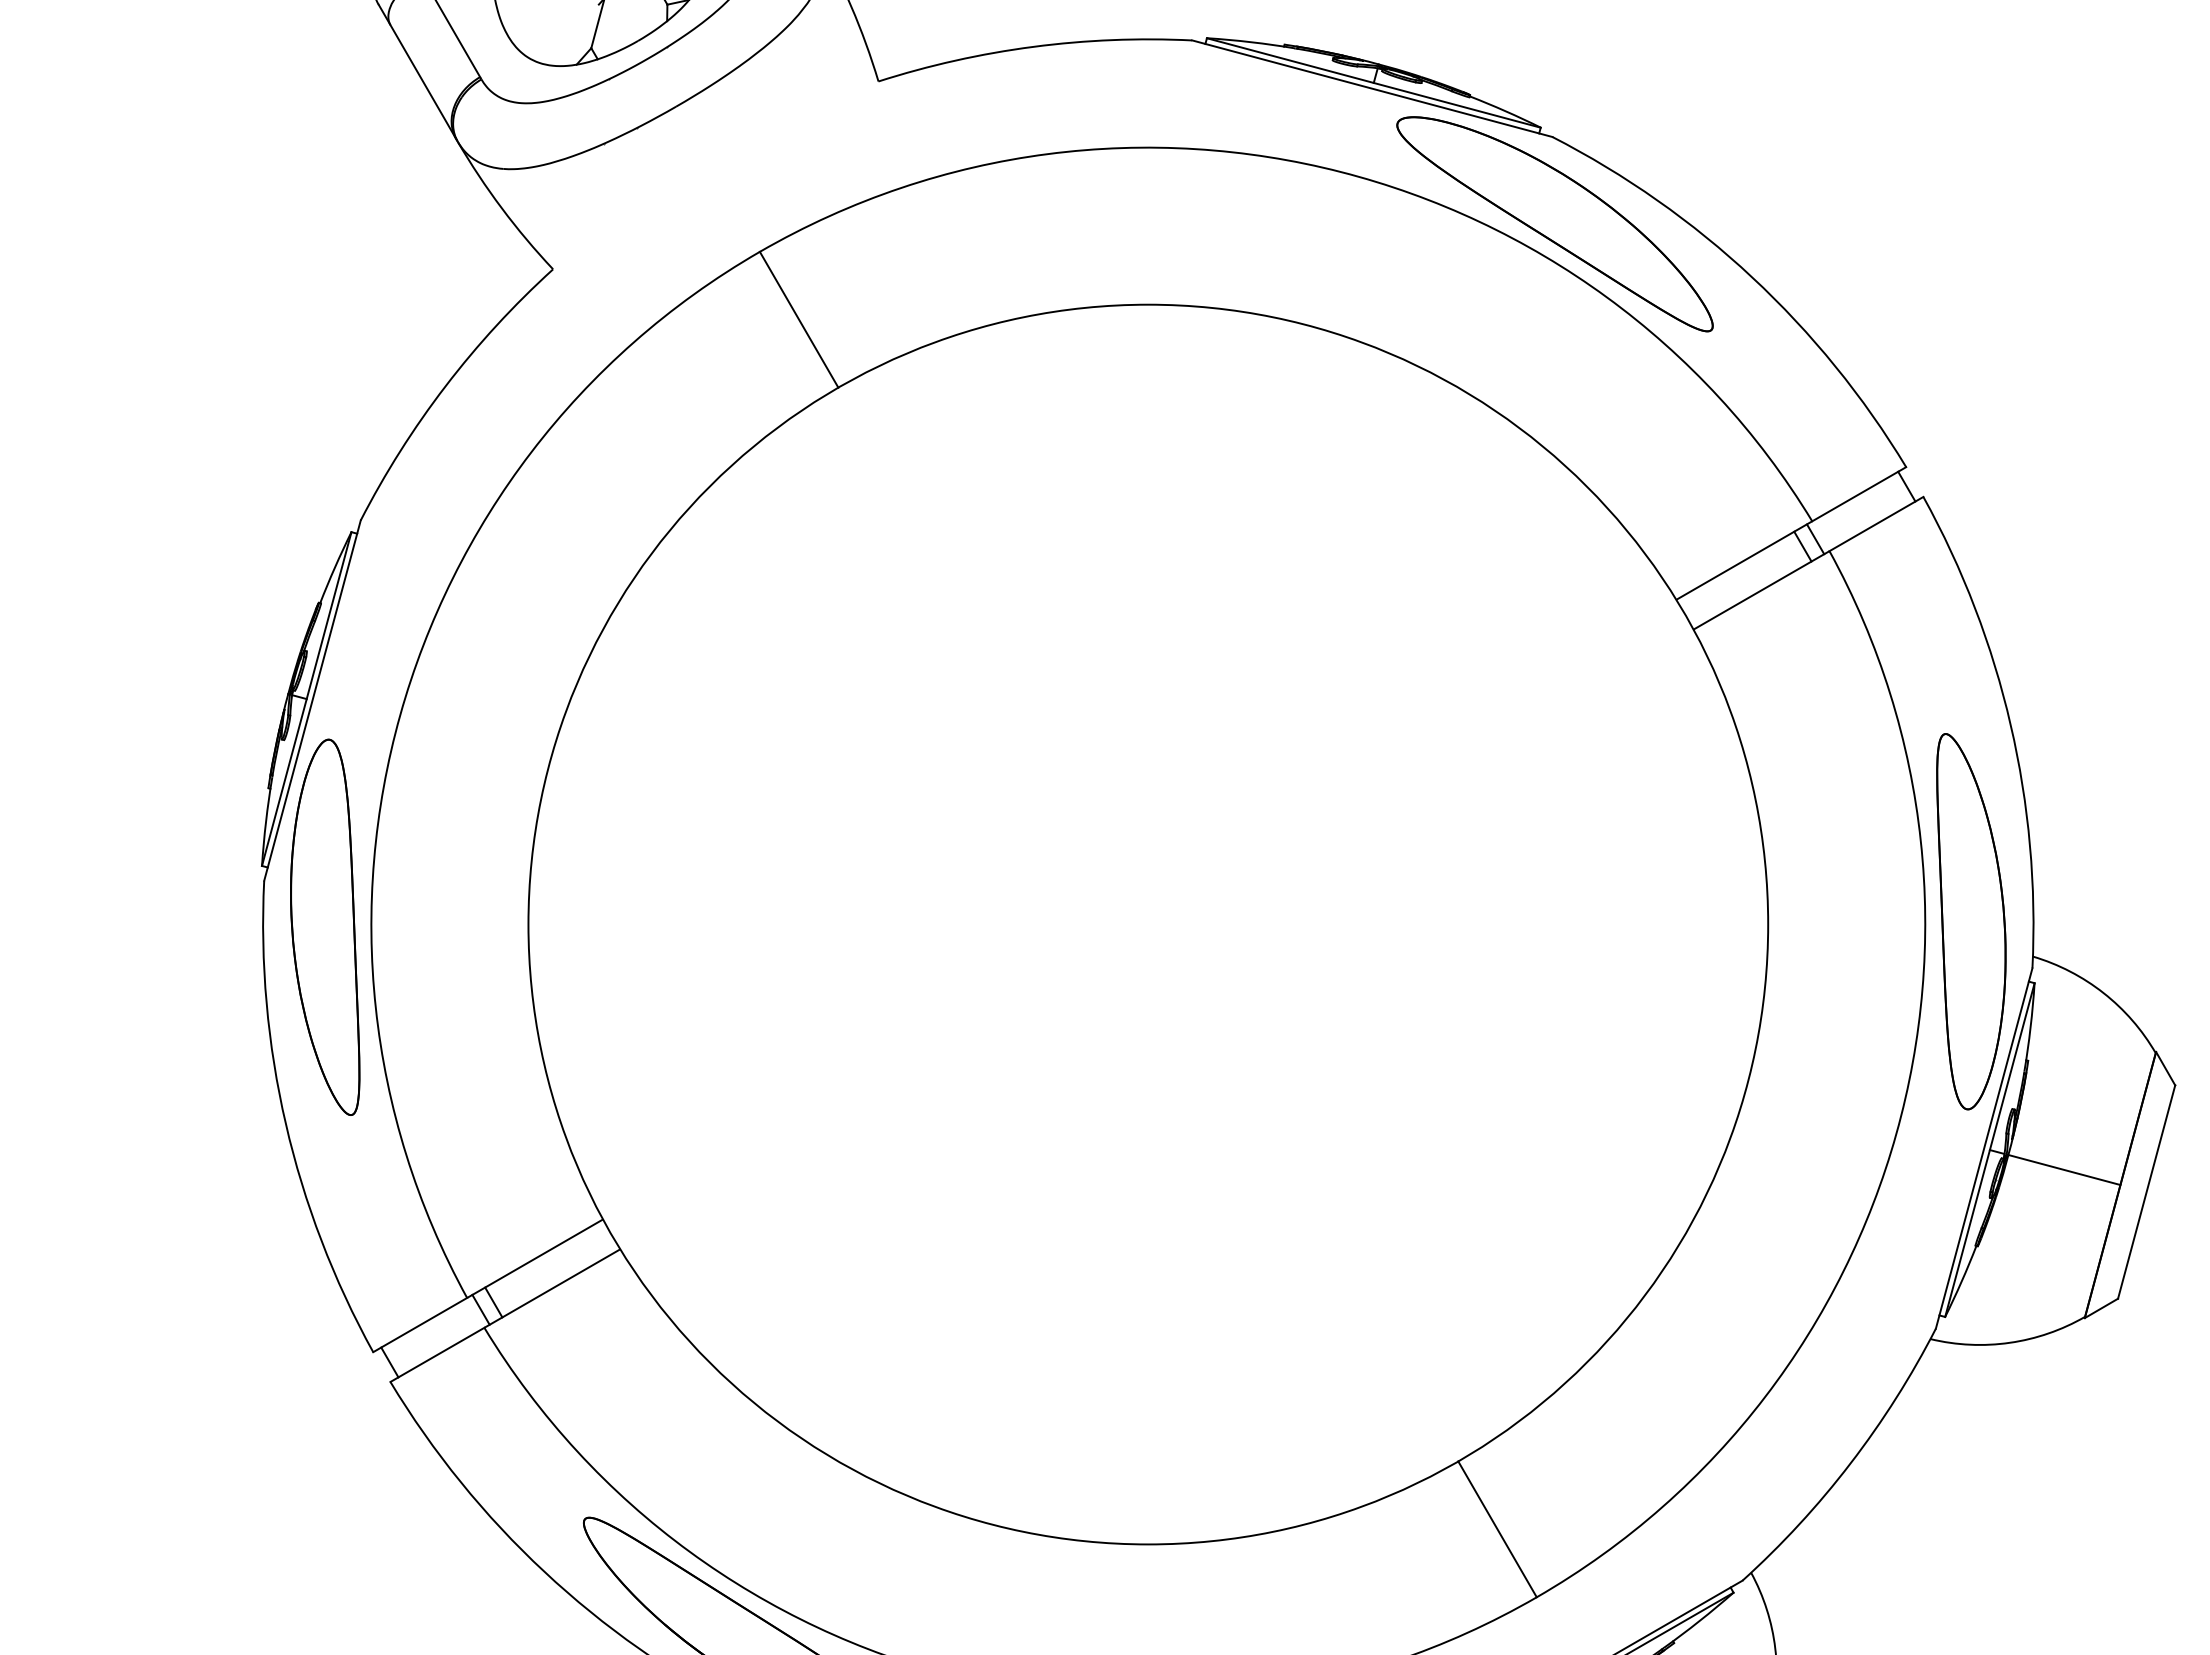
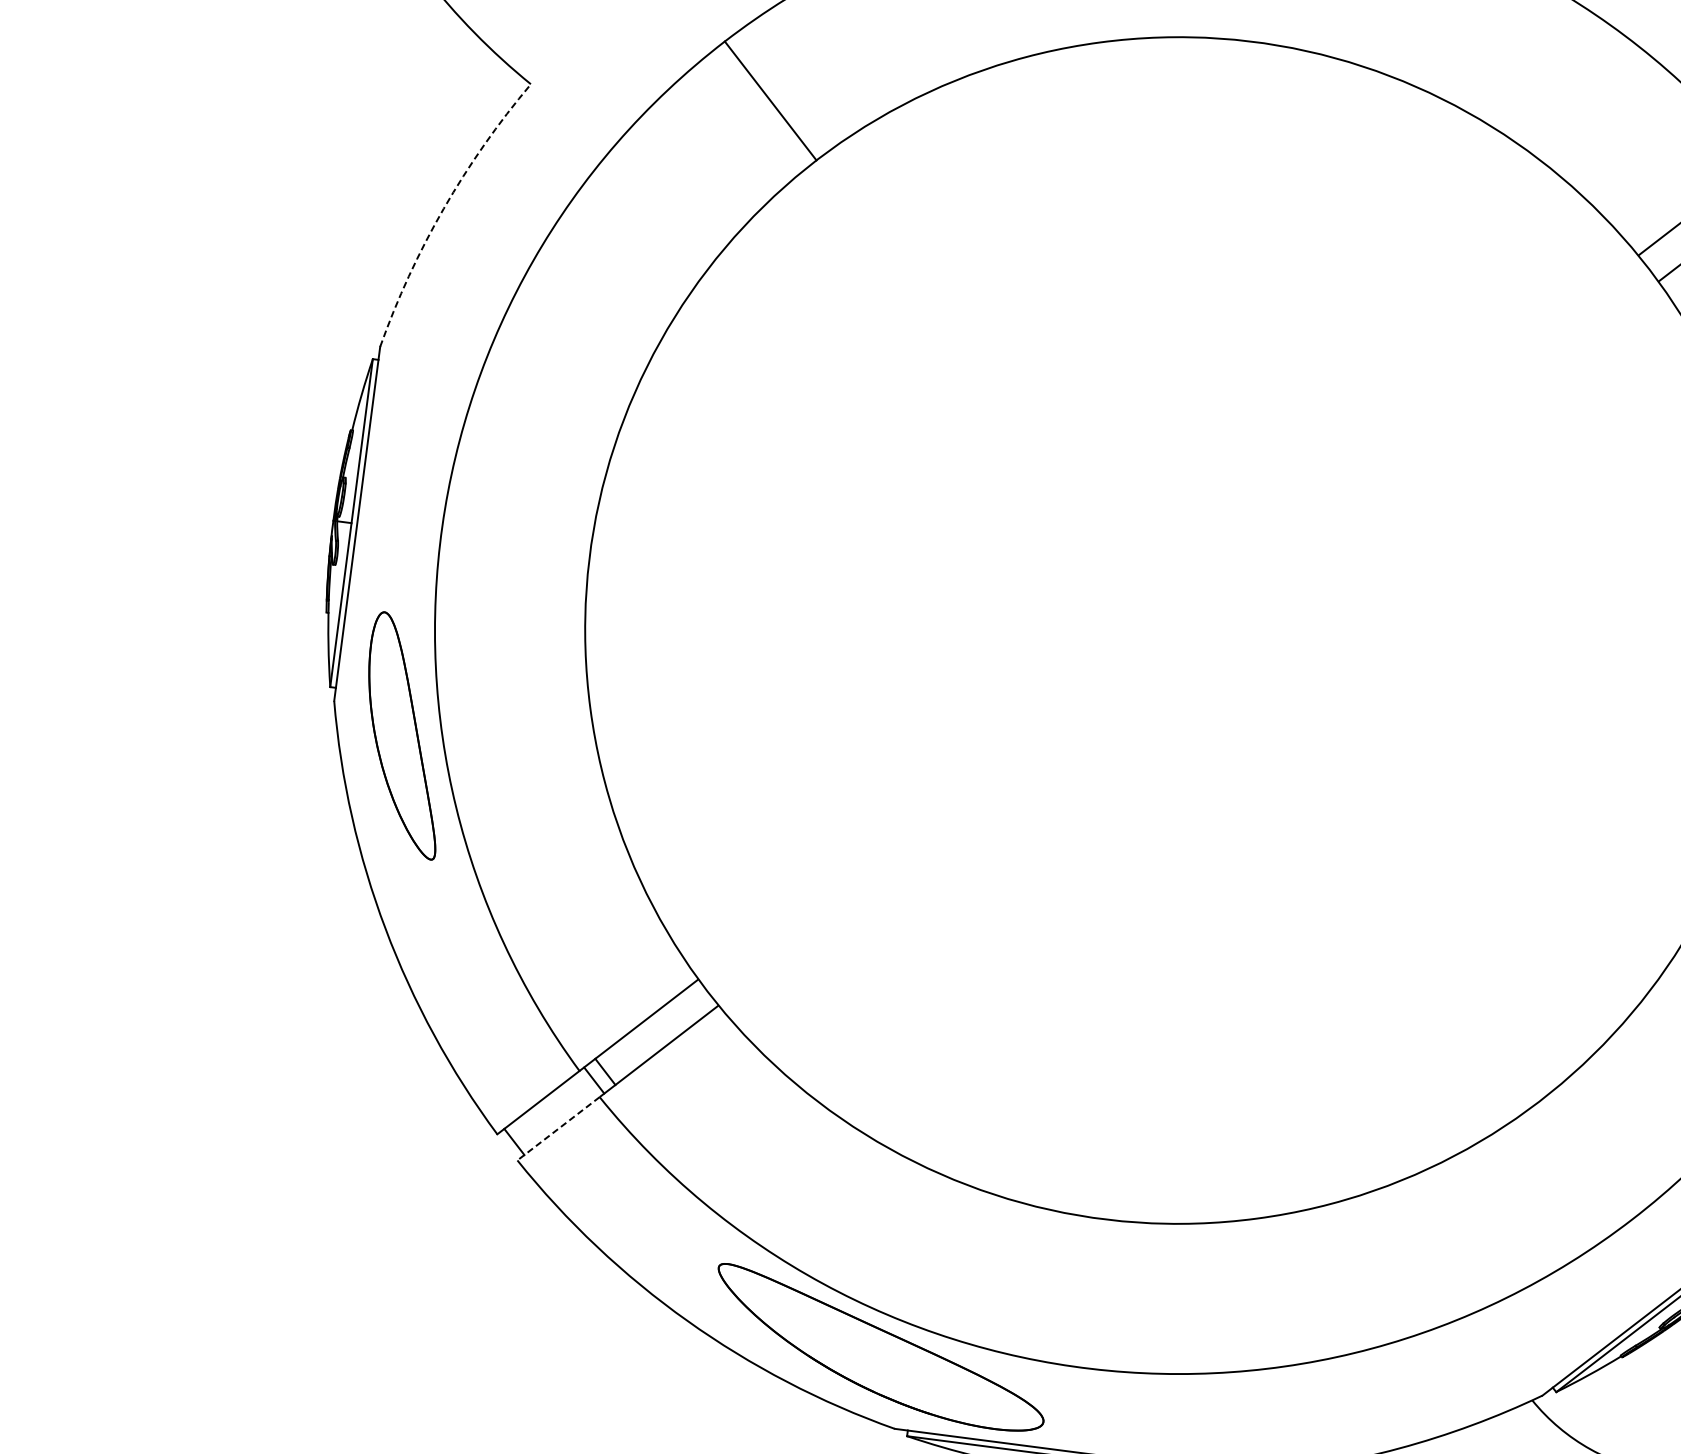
arc: (445, 386) -> (443, 209), solid -> dashed
part: (325, 926) -> (398, 736), size x0.7
line: (436, 1355) -> (557, 1129), solid -> dashed
line: (1497, 1529) -> (1586, 1160), removed

